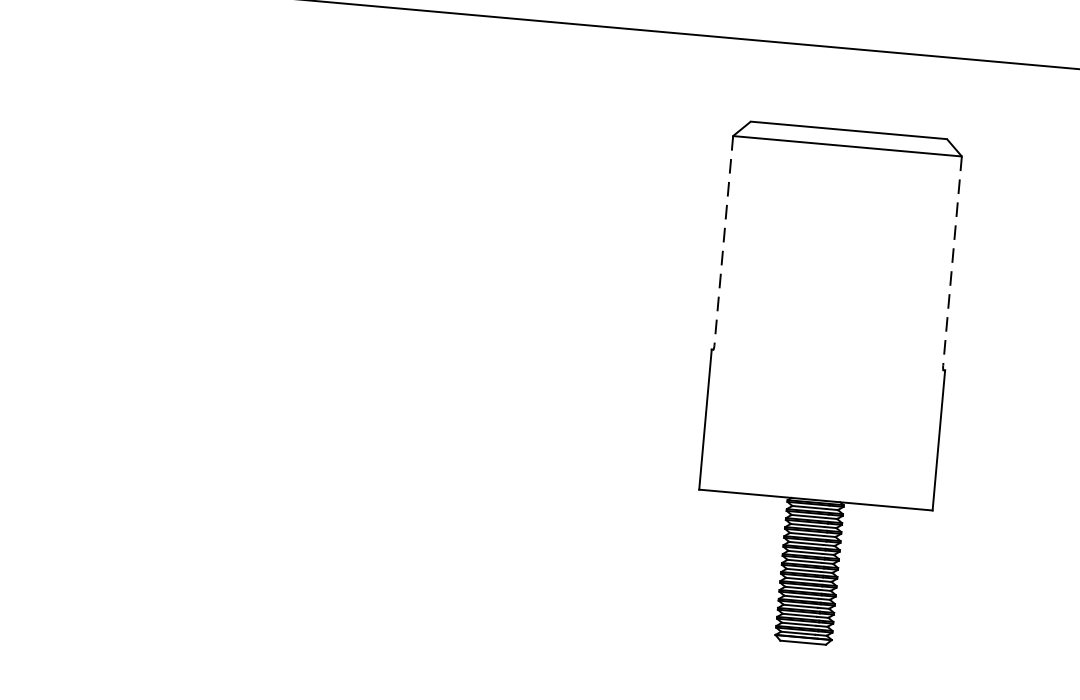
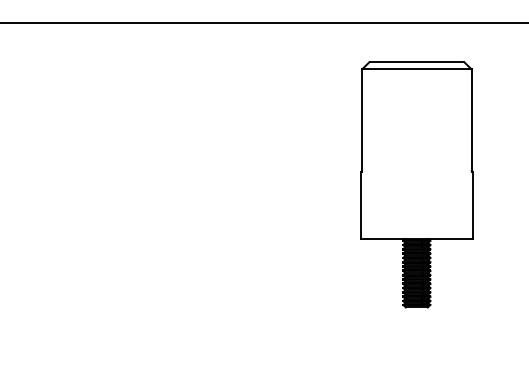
line: (724, 242) -> (362, 120), dashed -> solid
line: (951, 262) -> (471, 120), dashed -> solid

